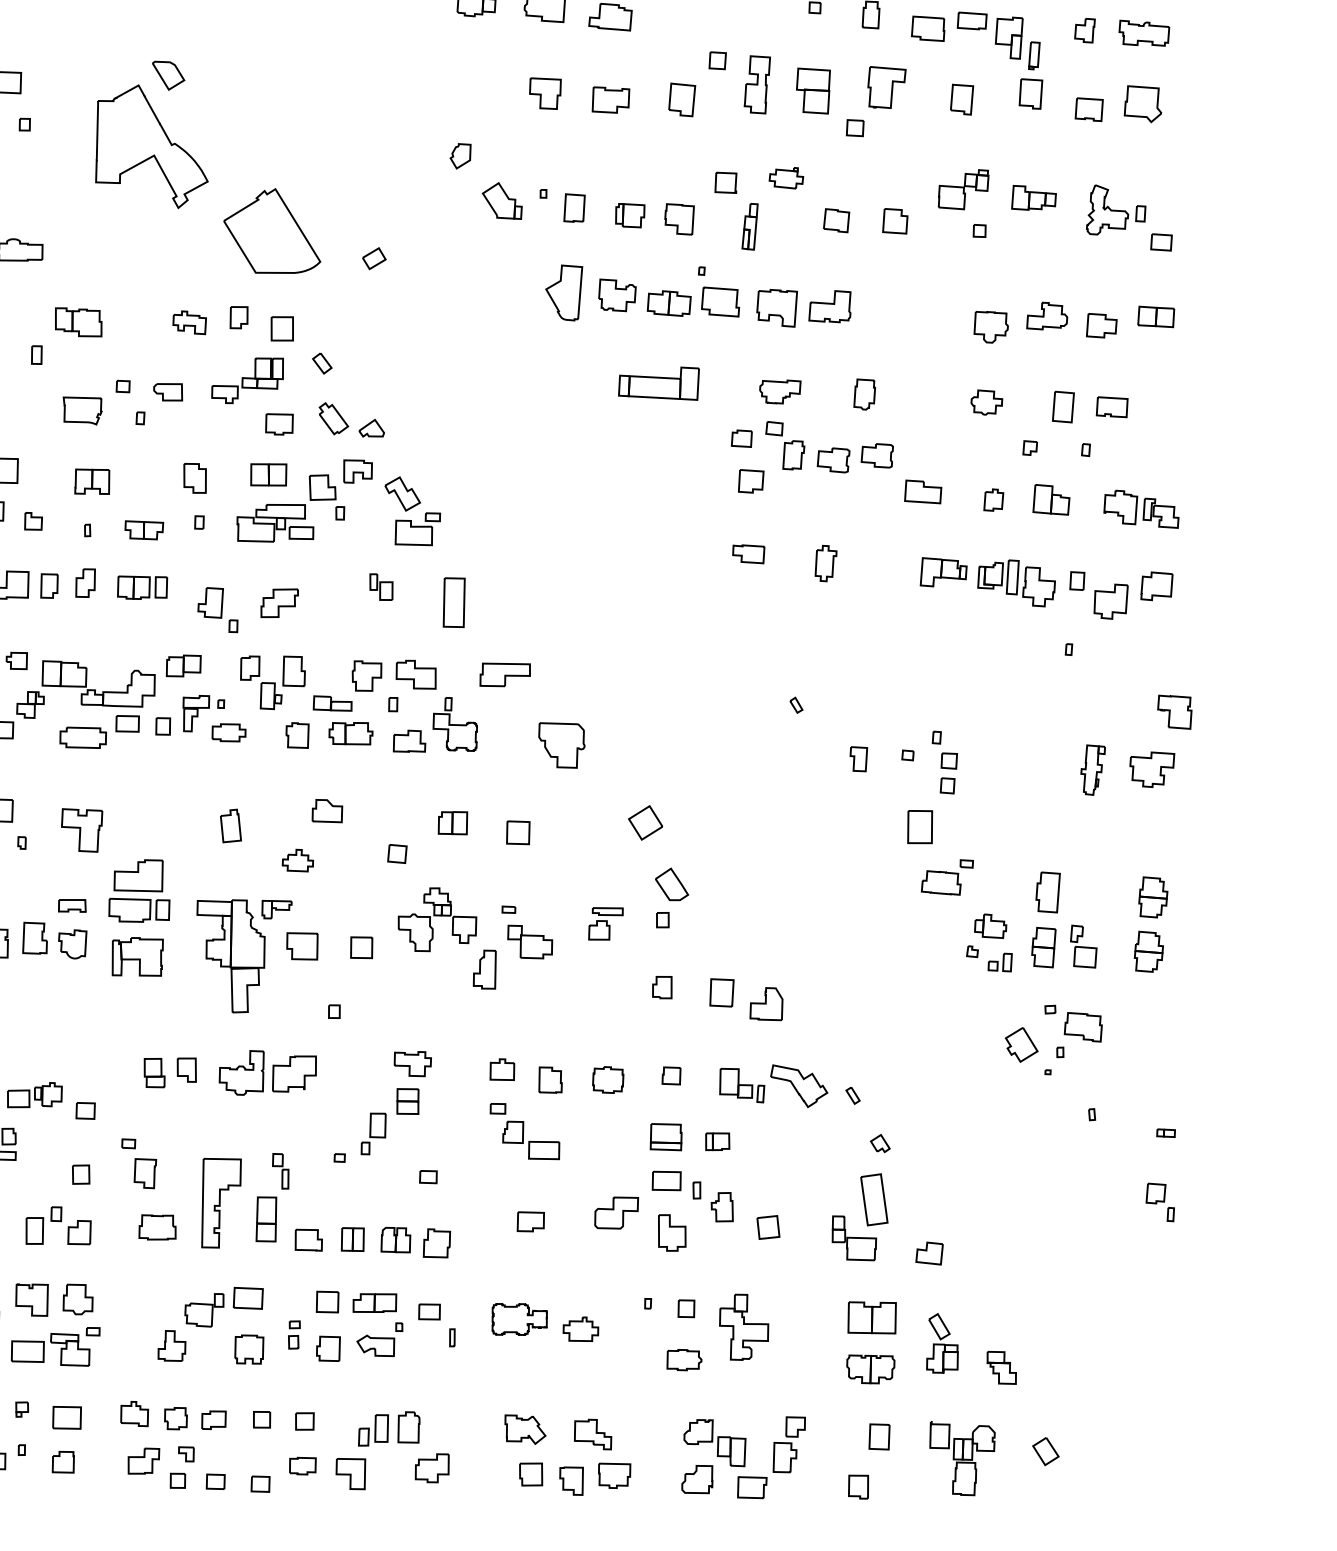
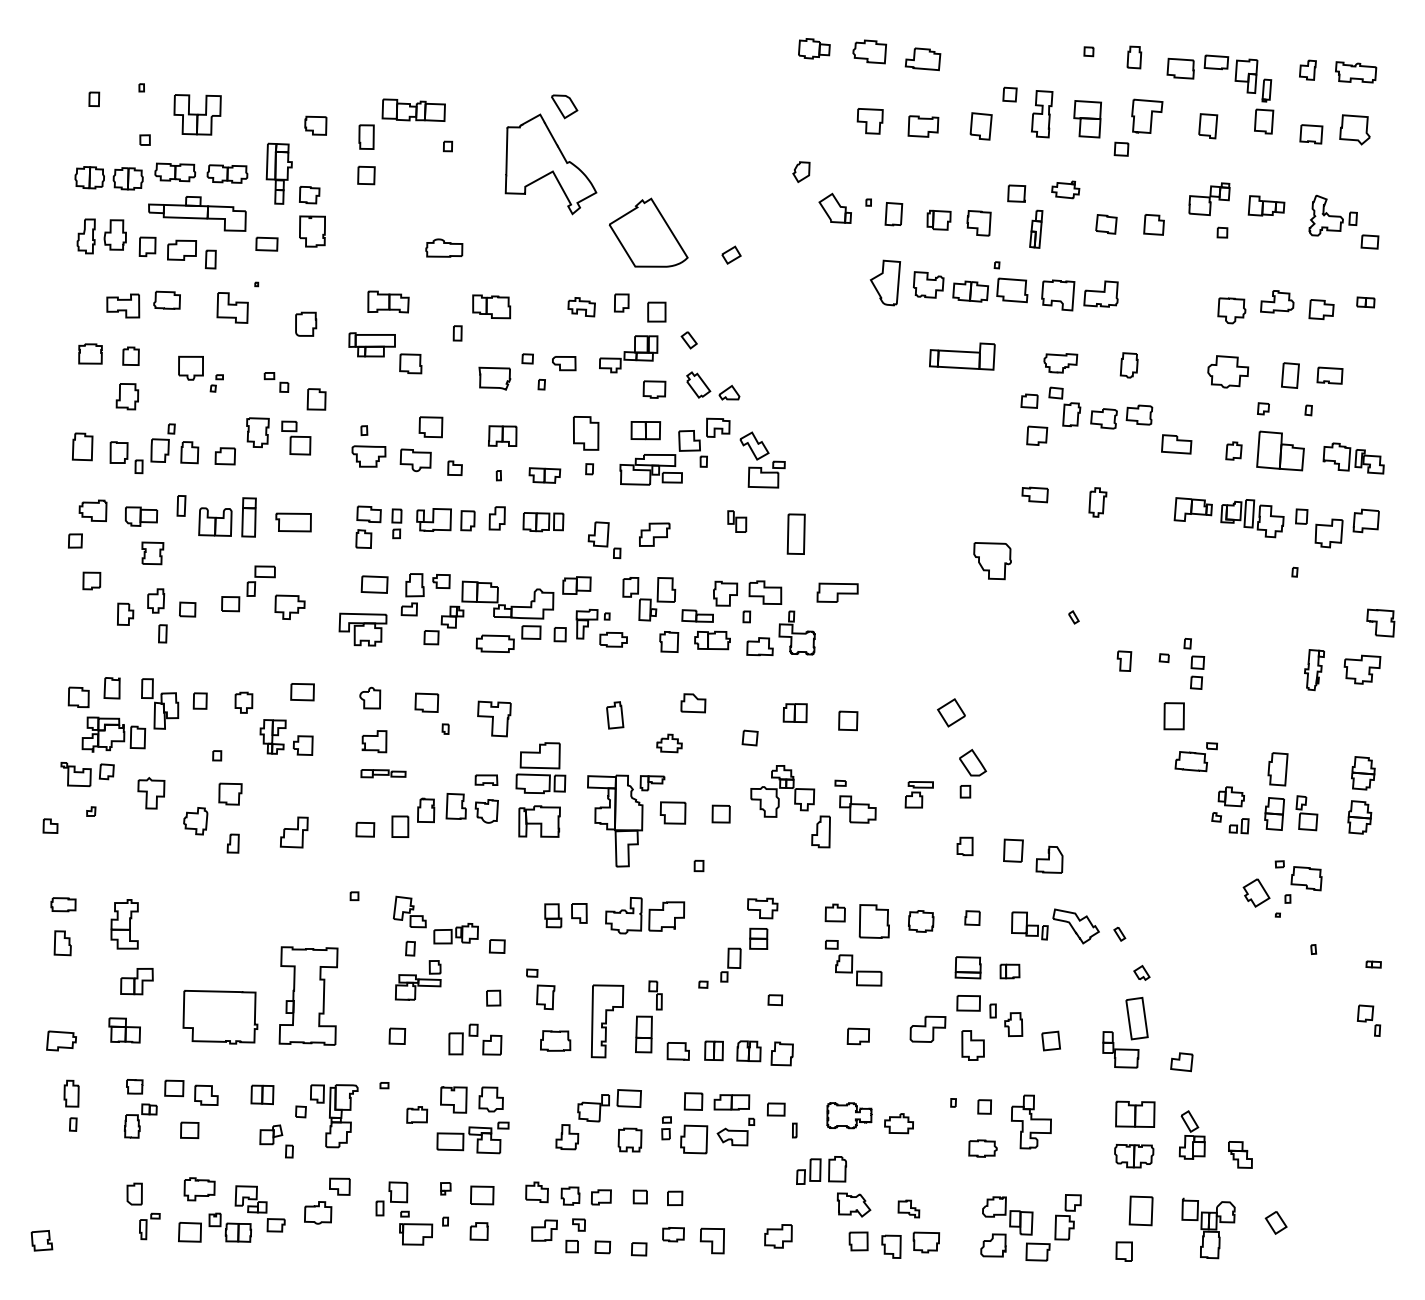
part: (1155, 317) -> (1365, 302), size x0.6
part: (987, 402) -> (1228, 371), size x1.6
part: (194, 478) -> (585, 433), size x1.4
part: (1051, 499) -> (1280, 450), size x1.6
part: (561, 746) -> (992, 561), moved
part: (550, 1080) -> (874, 921), size x1.6
part: (328, 1348) -> (694, 1139), size x1.4
part: (389, 1428) -> (821, 1170), moved
part: (592, 1433) -> (908, 1208), size x0.7
part: (879, 1436) -> (1141, 1210), size x1.4

